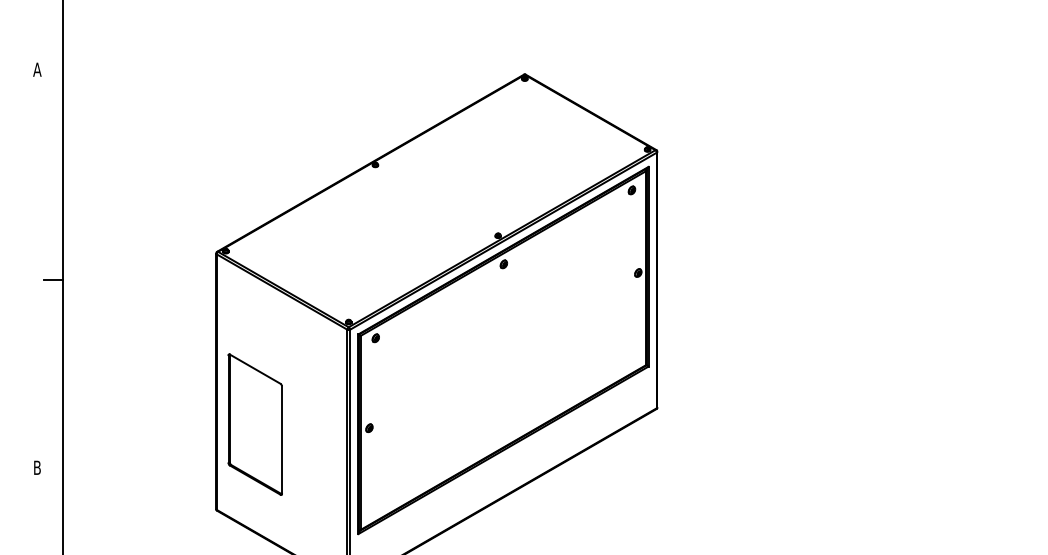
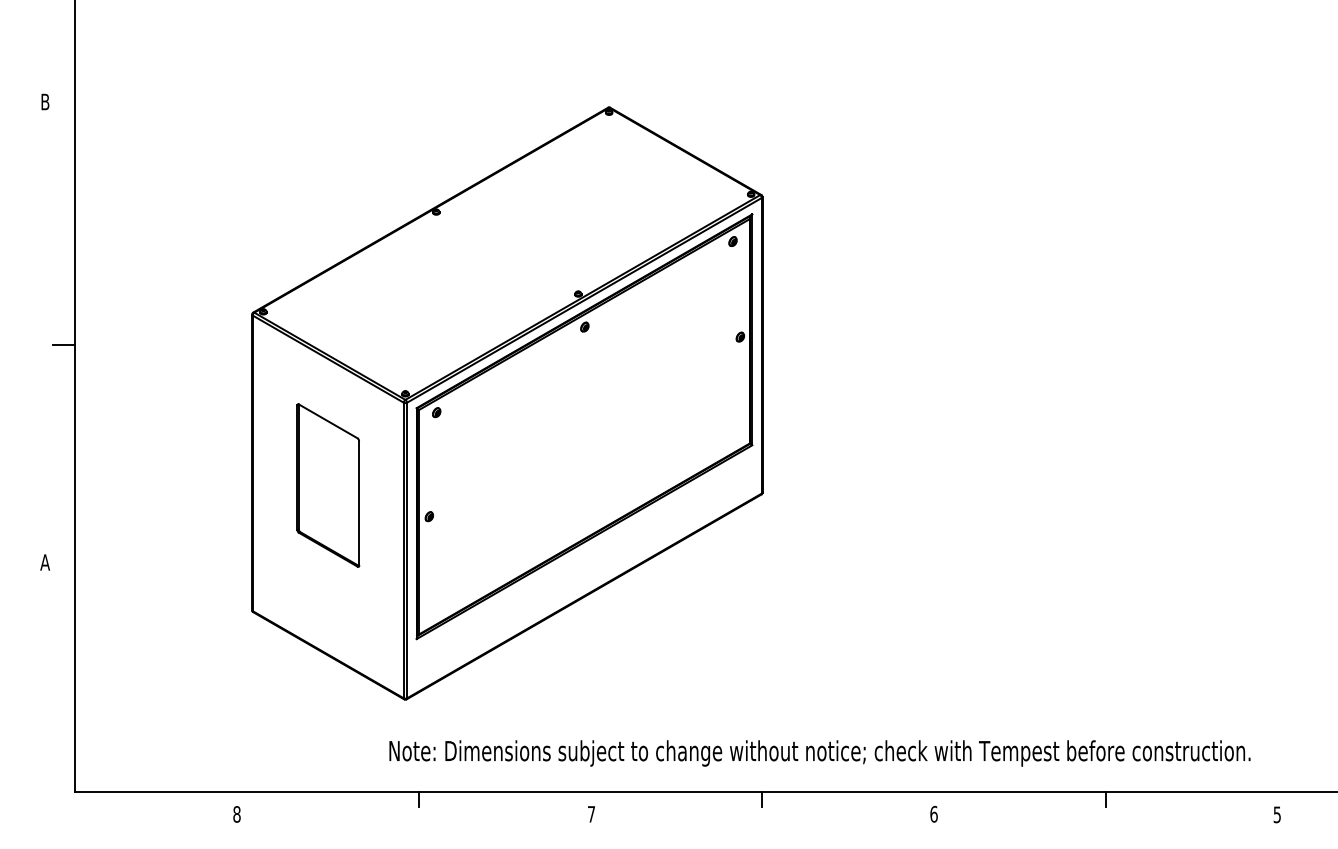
text: (37, 69) -> (45, 101), A -> B
part: (255, 424) -> (328, 485), moved
text: (37, 467) -> (45, 562), B -> A

